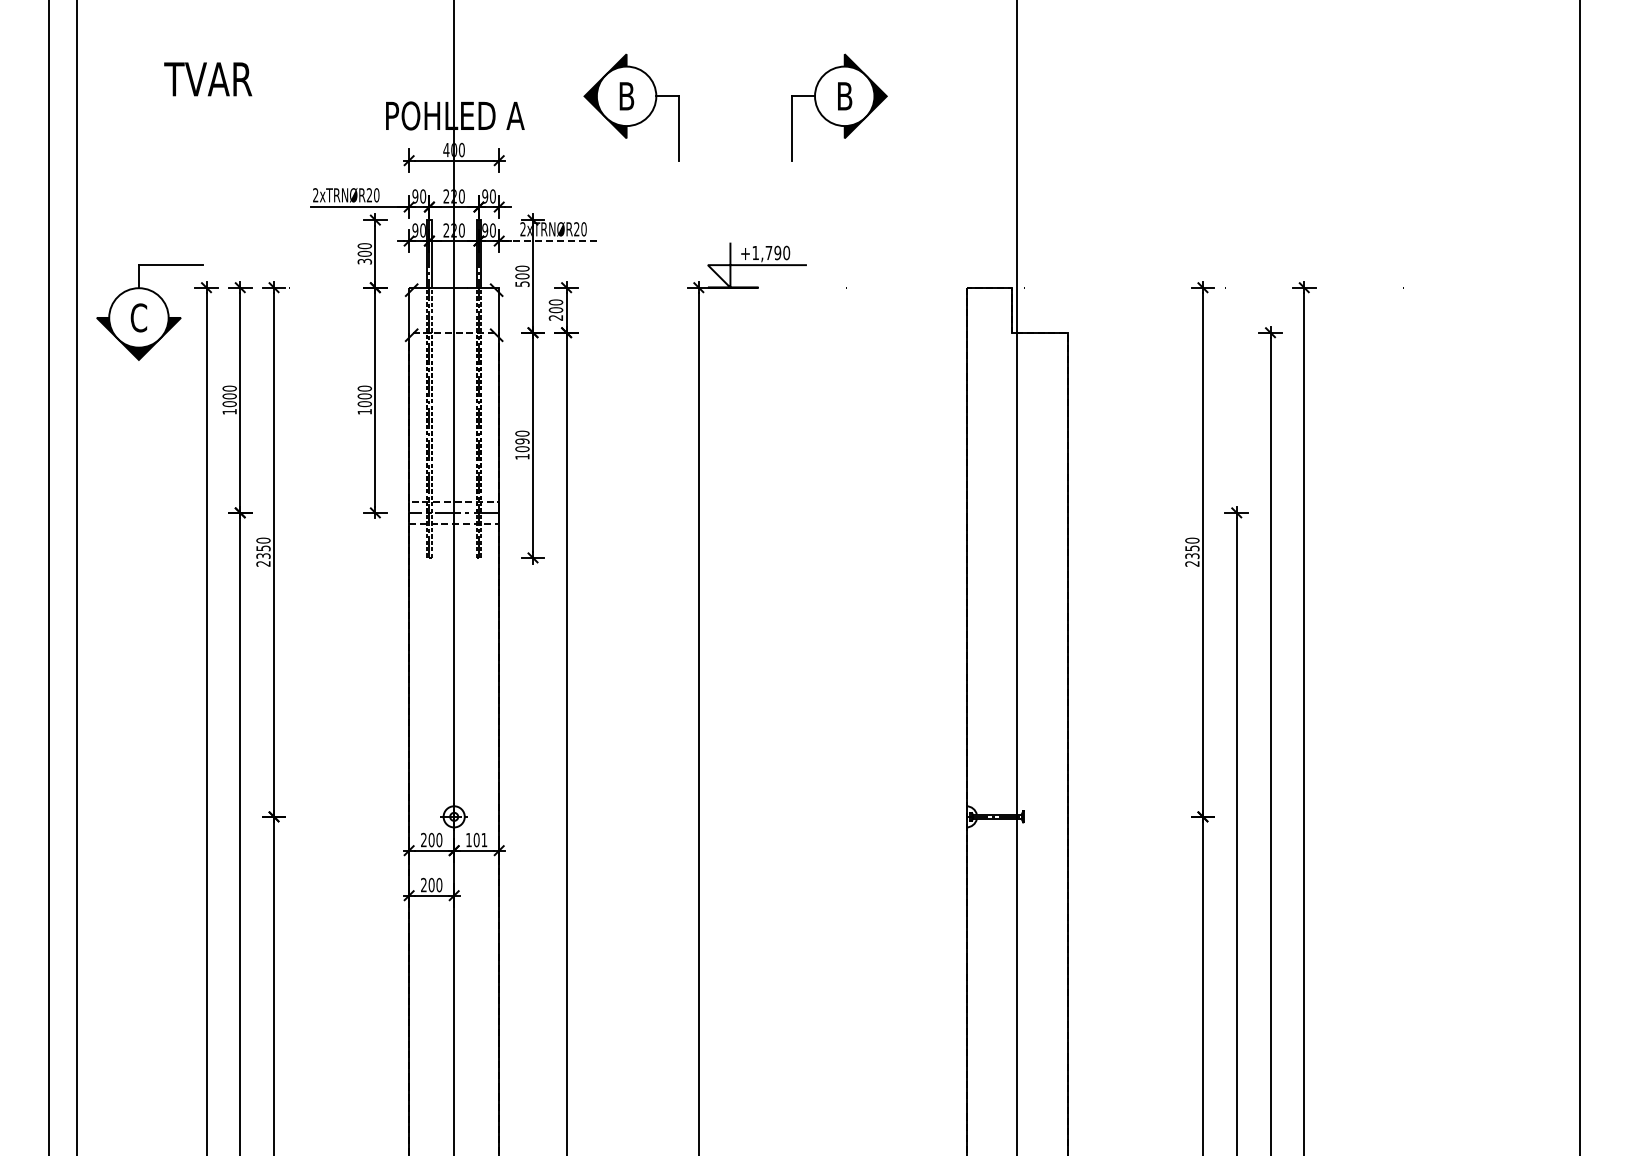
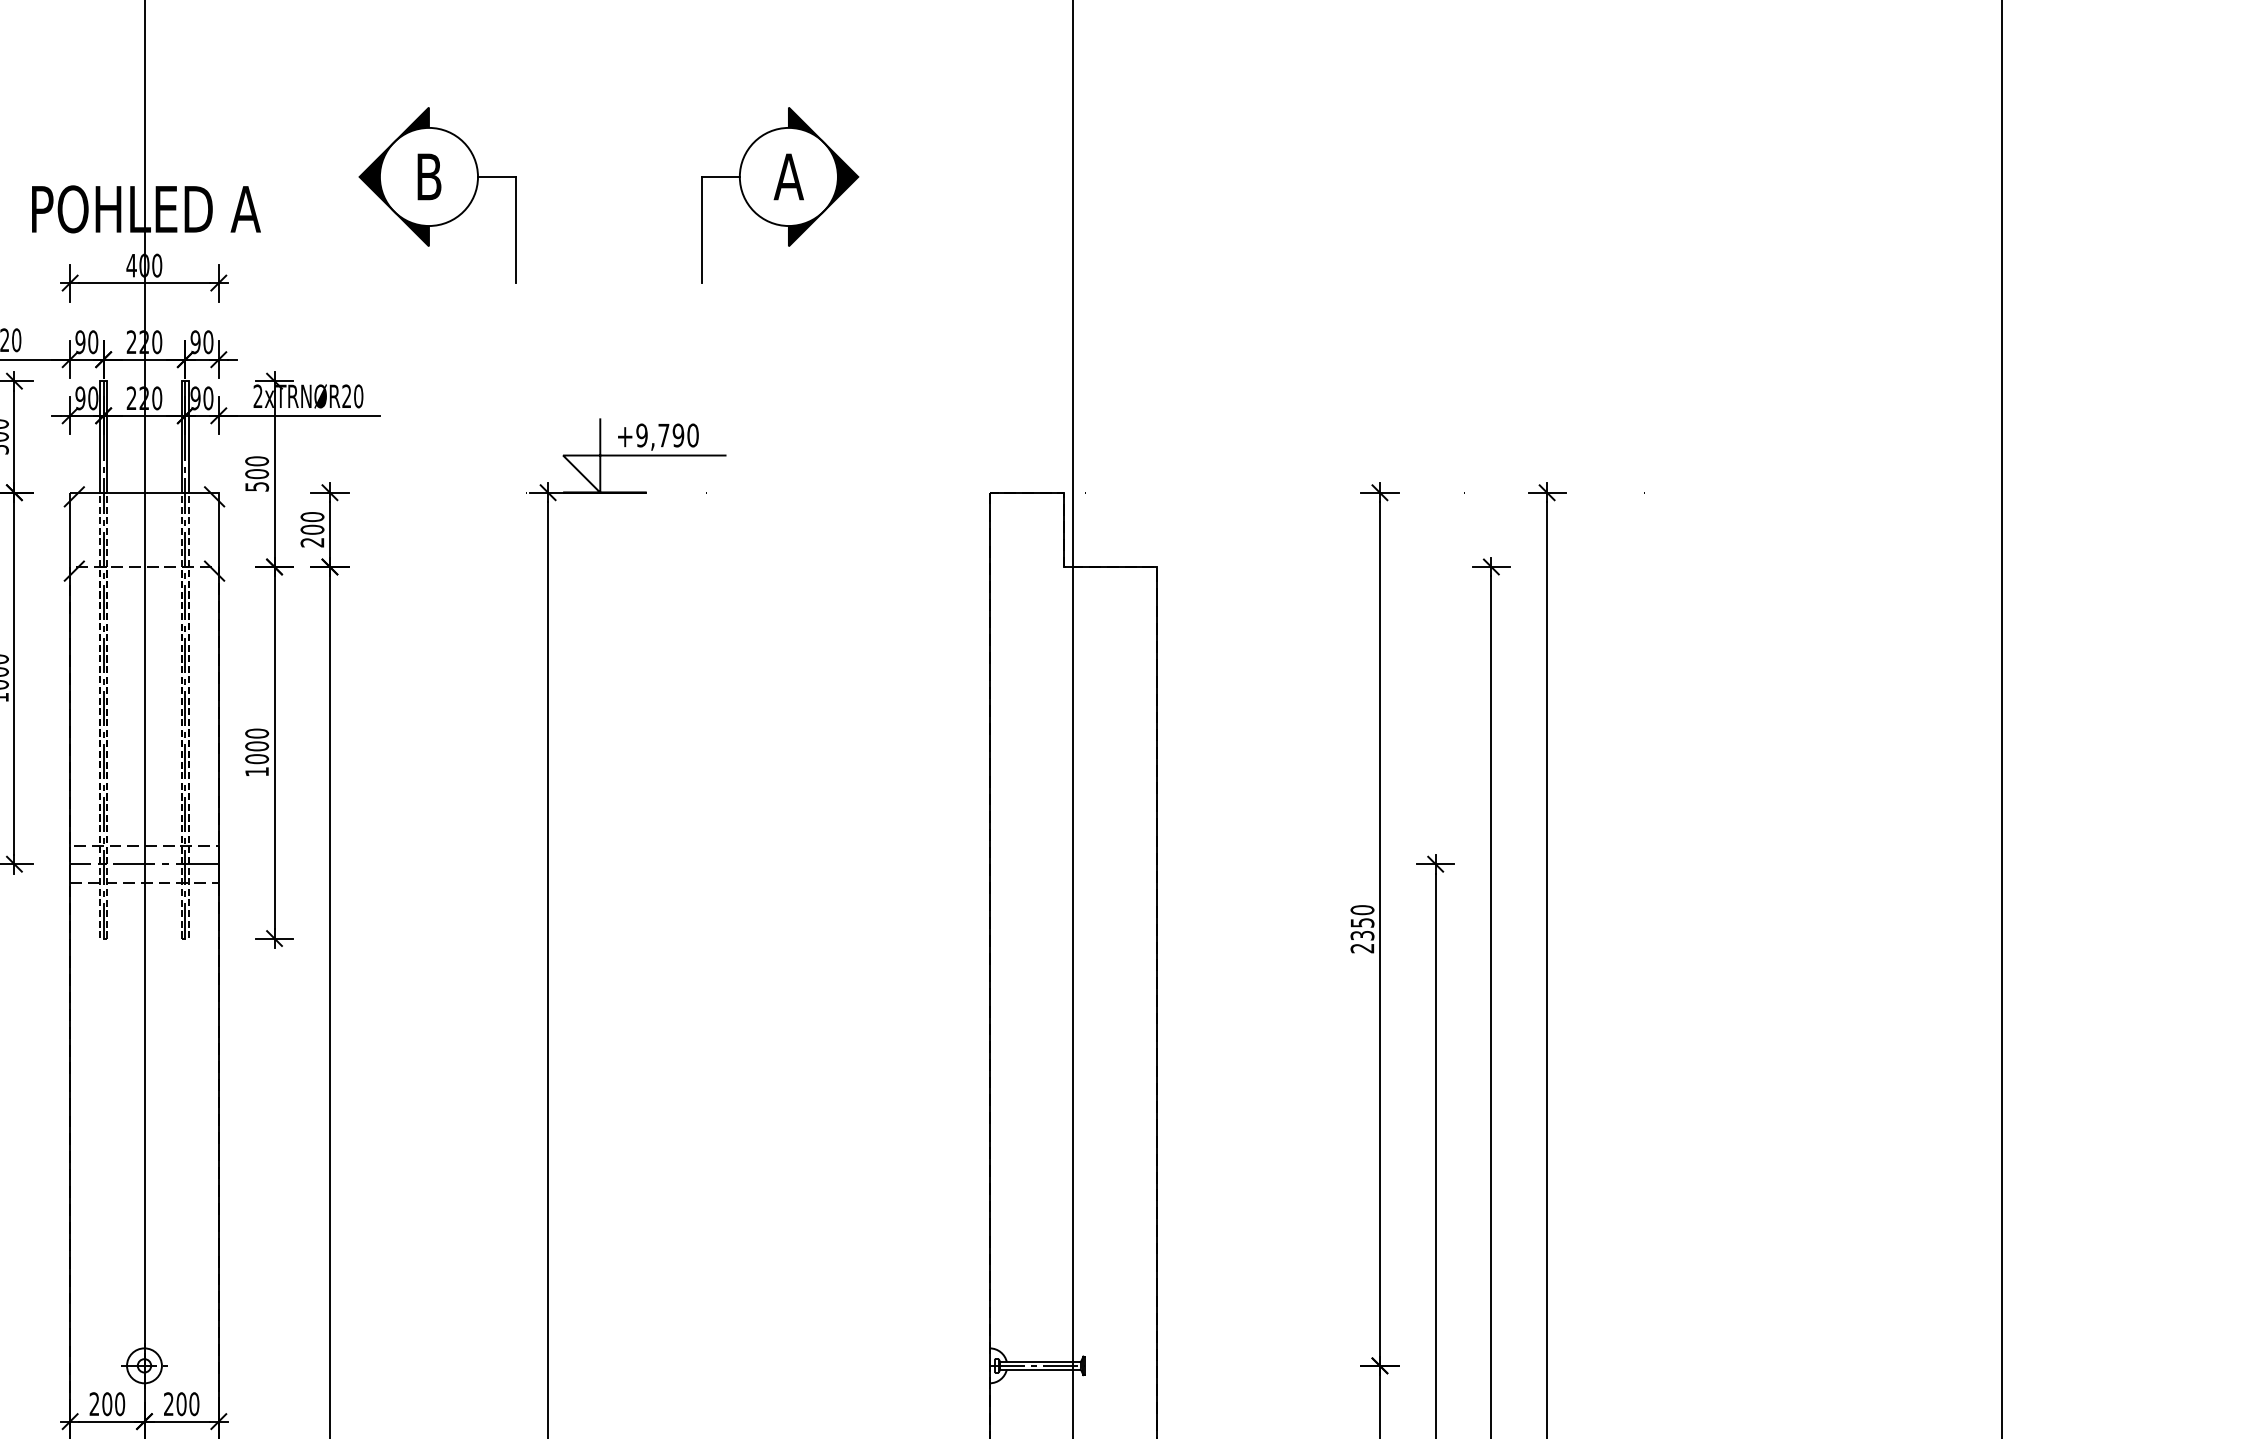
text: (844, 96) -> (788, 177), B -> A
line: (548, 241) -> (300, 416), dashed -> solid
text: (755, 252) -> (641, 434), +1,790 -> +9,790
text: (522, 441) -> (257, 746), 1090 -> 1000
text: (476, 839) -> (181, 1403), 101 -> 200

